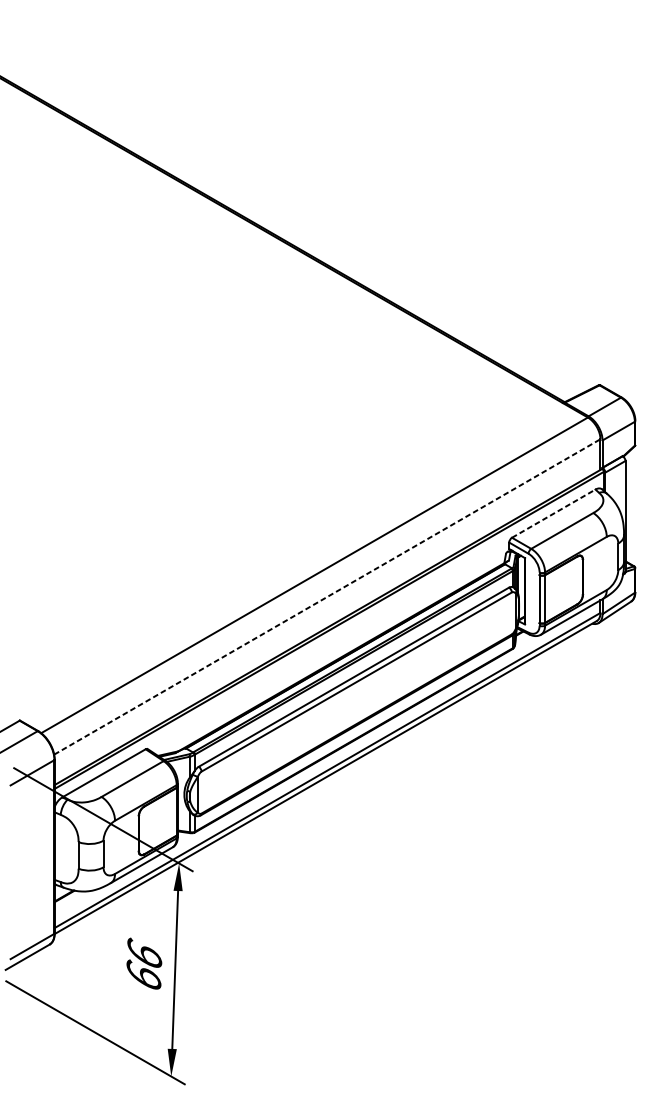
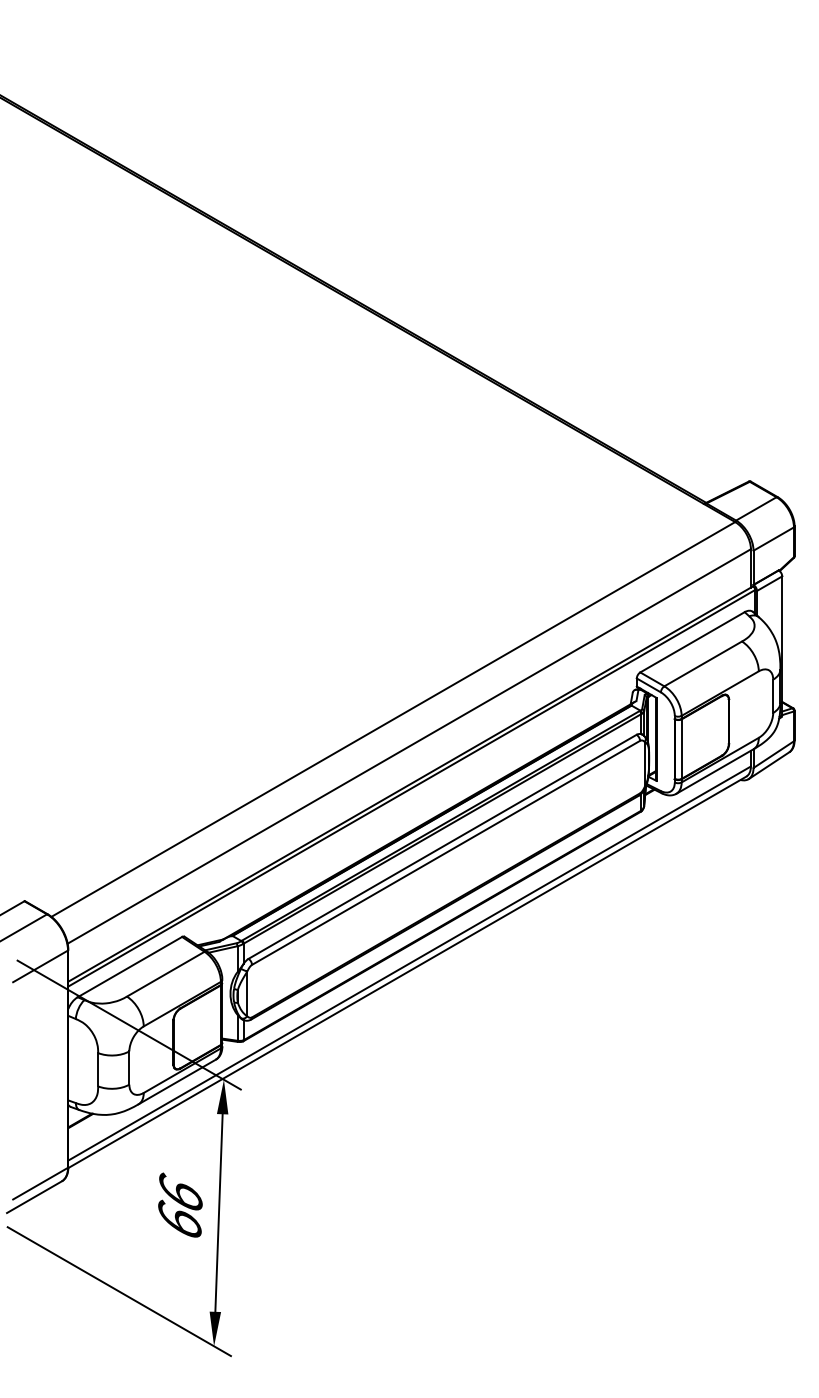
line: (553, 513) -> (692, 642), dashed -> solid
line: (327, 596) -> (409, 746), dashed -> solid

